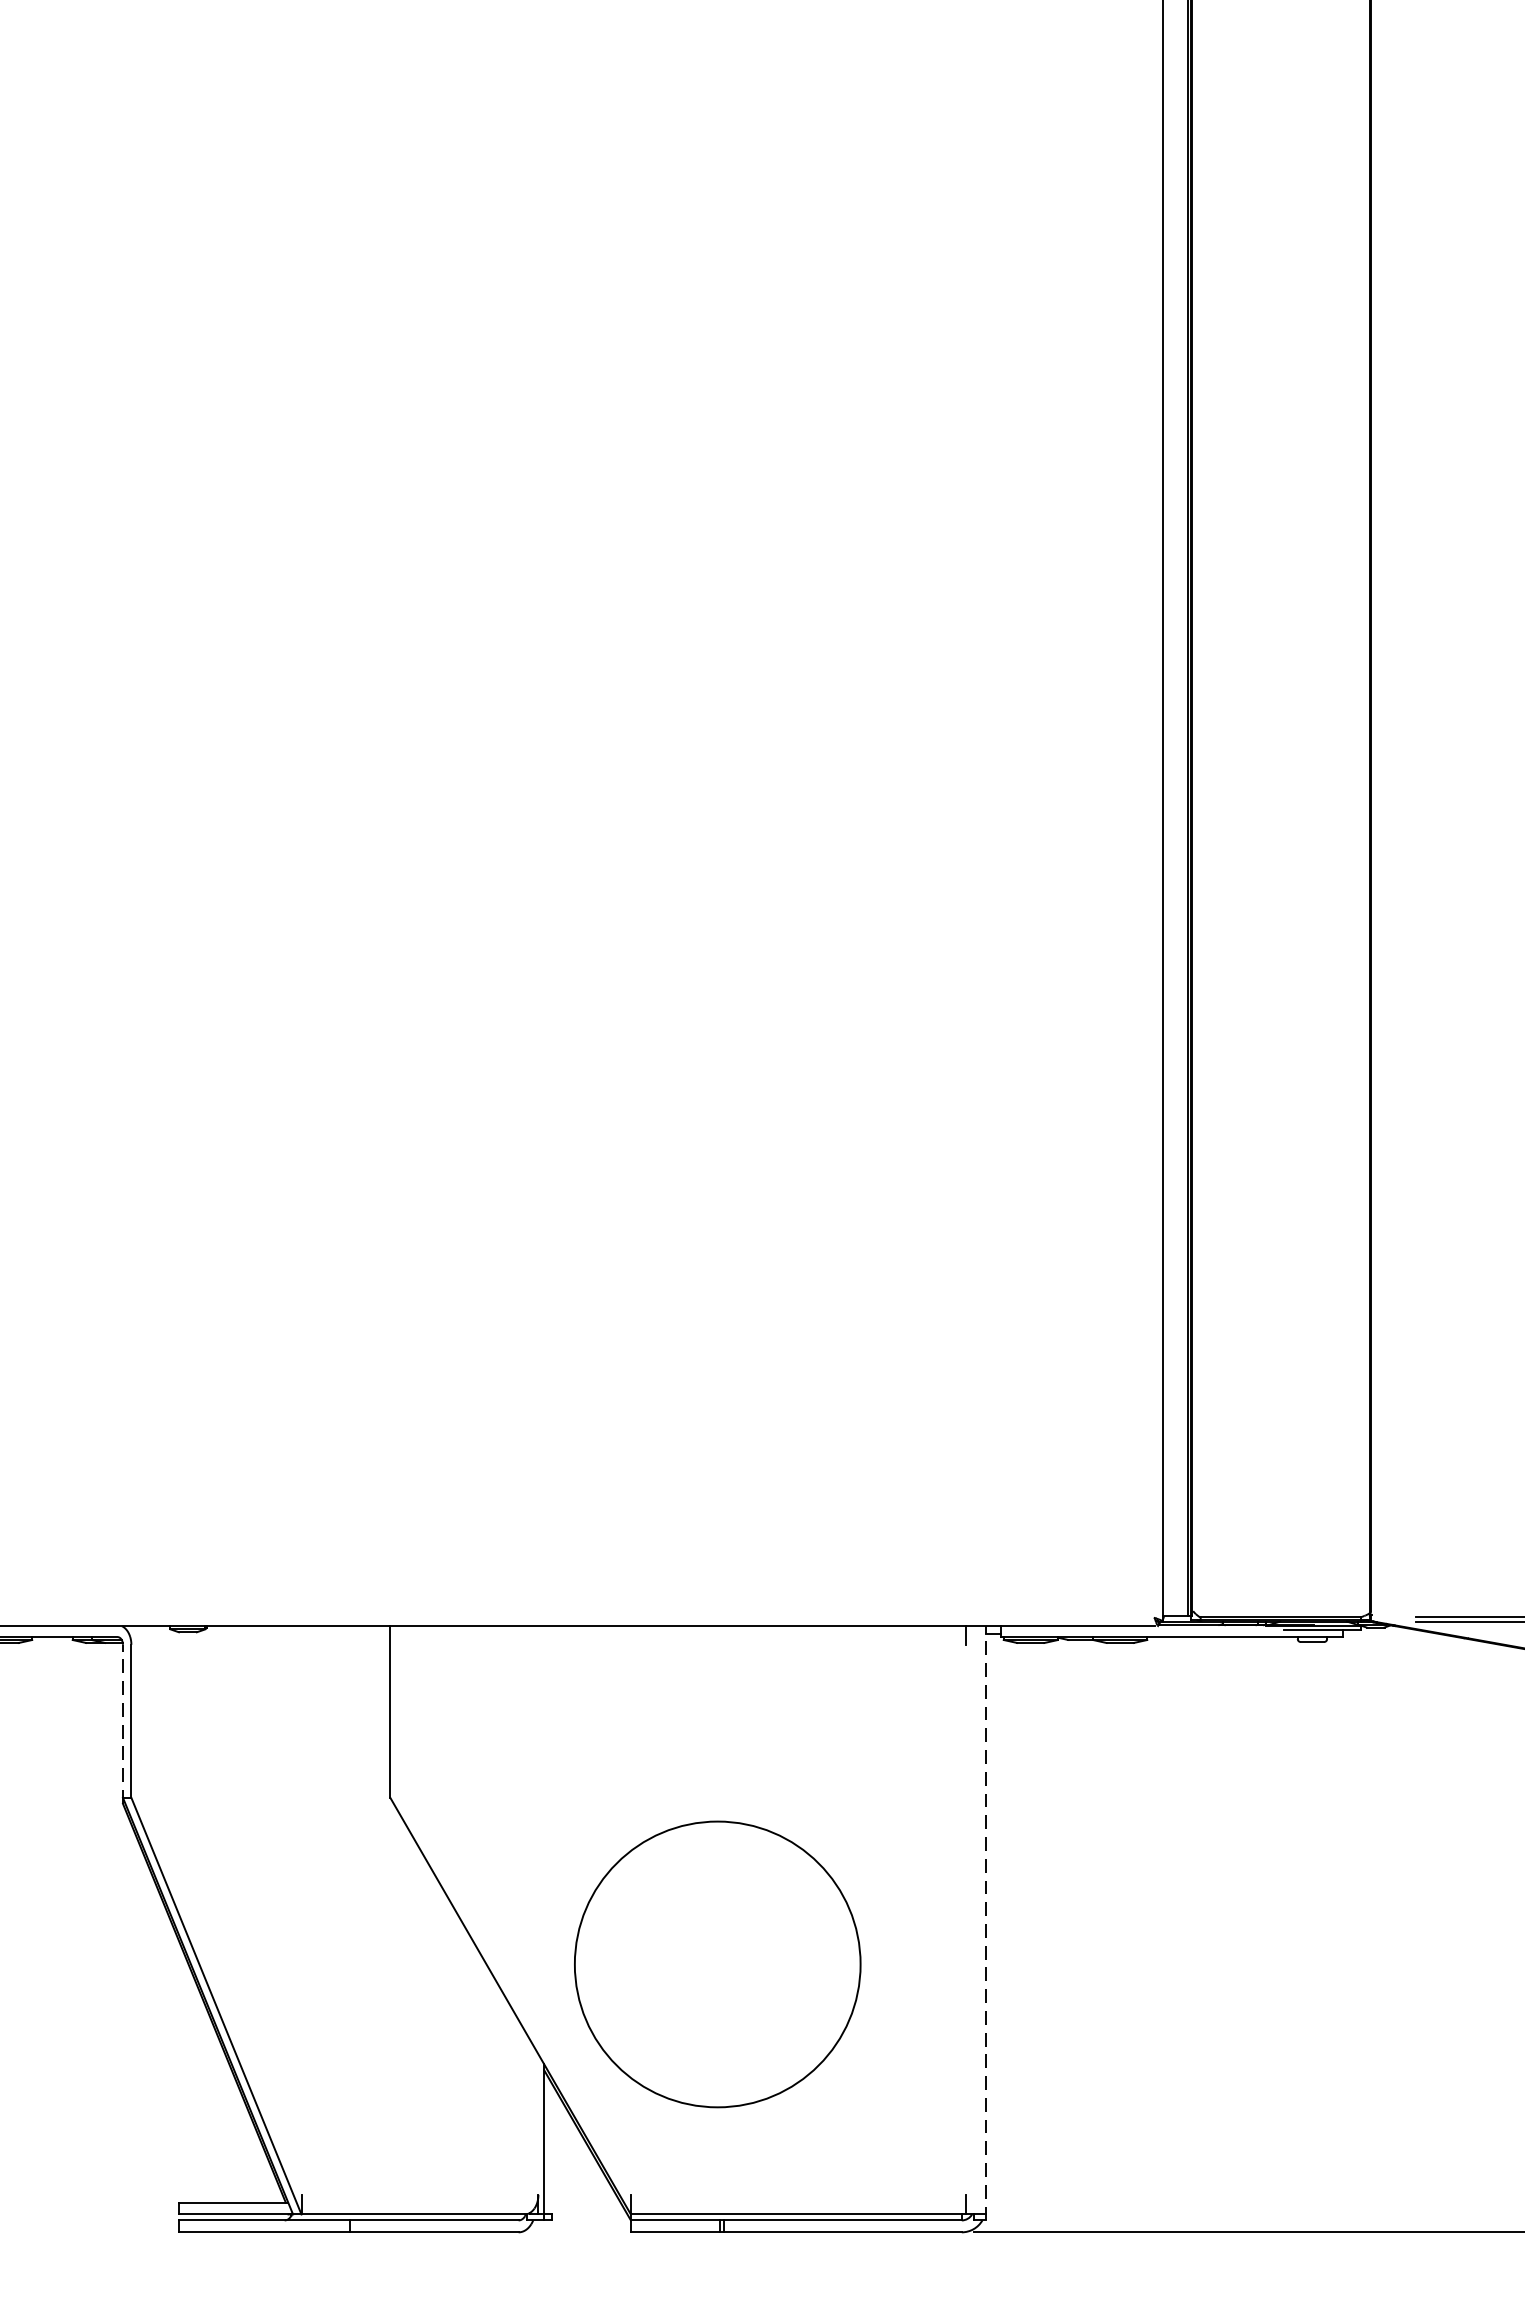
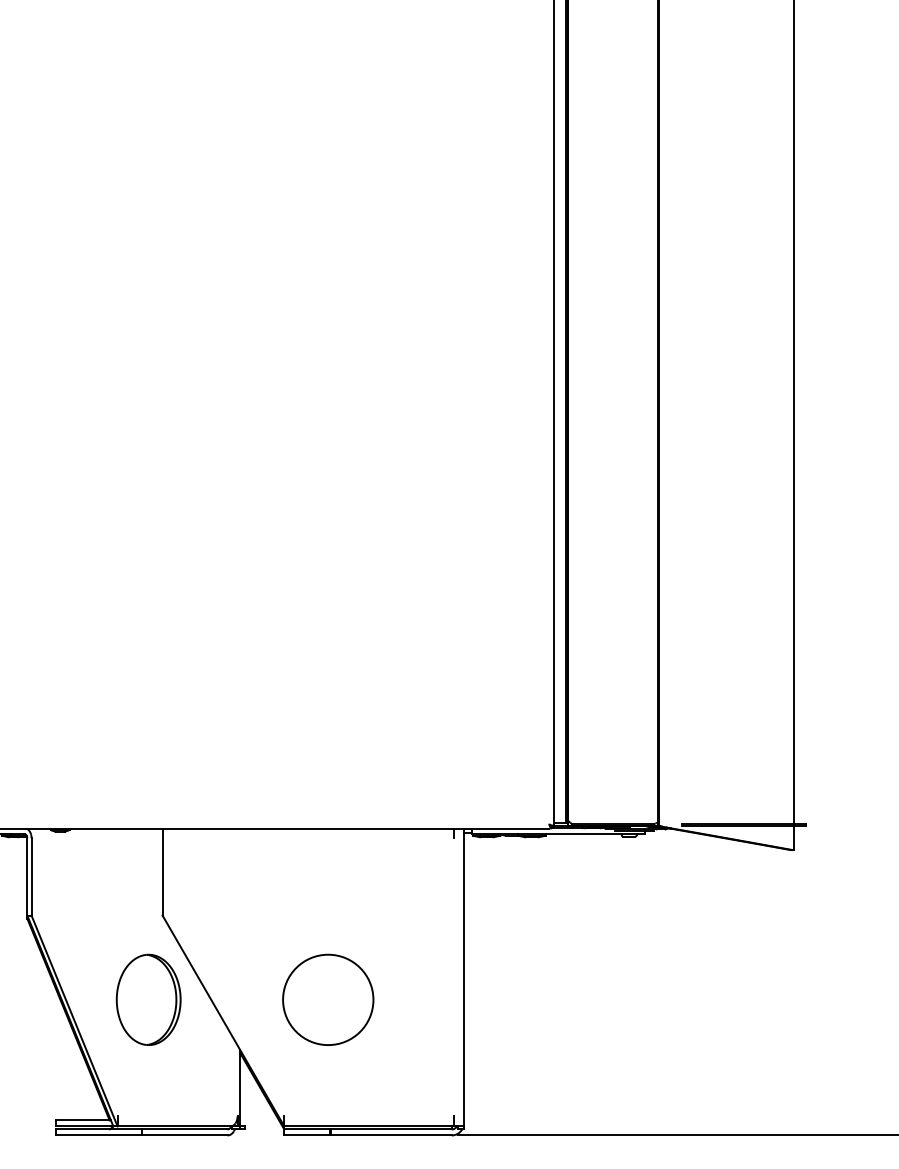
line: (123, 1722) -> (27, 877), dashed -> solid
line: (984, 1922) -> (463, 978), dashed -> solid
part: (362, 1963) -> (148, 999), added
circle: (718, 1963) -> (328, 999), size x0.62

